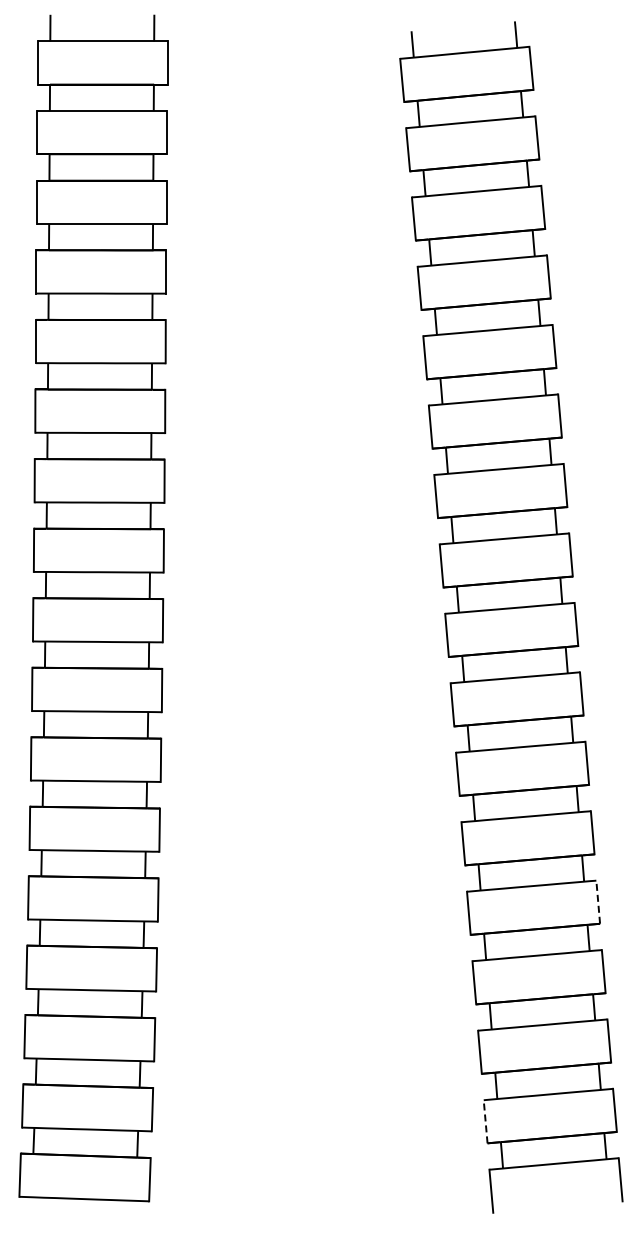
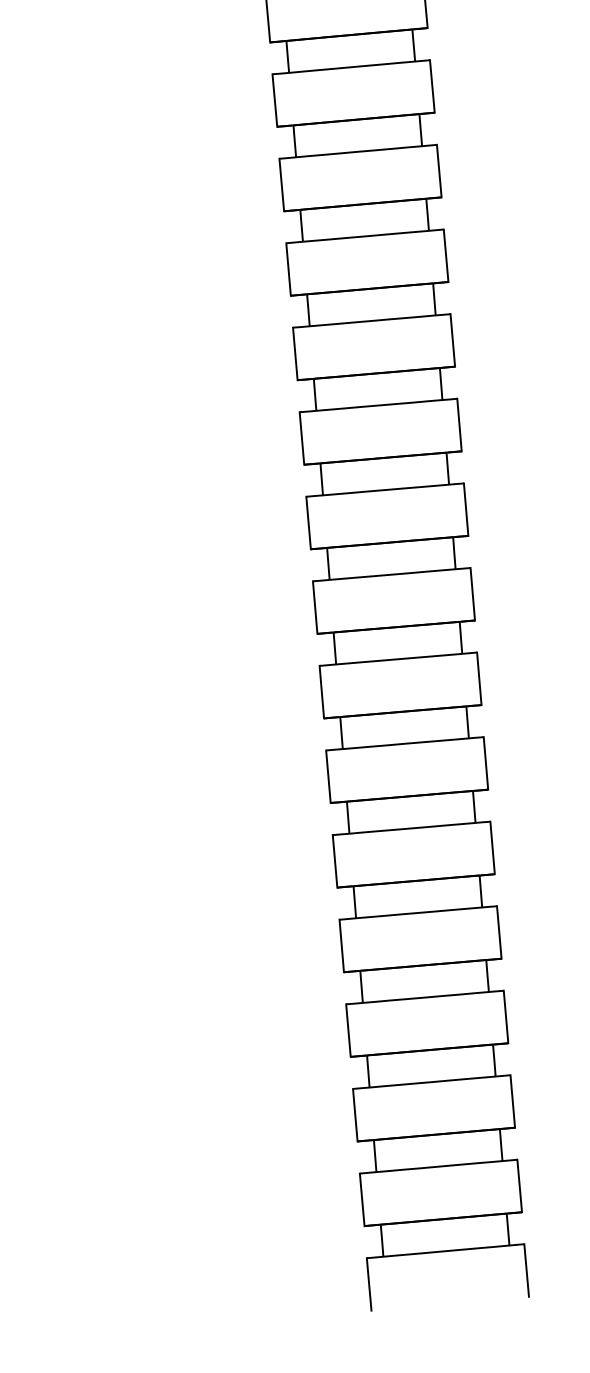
line: (598, 902) -> (499, 932), dashed -> solid
line: (485, 1121) -> (362, 1199), dashed -> solid

